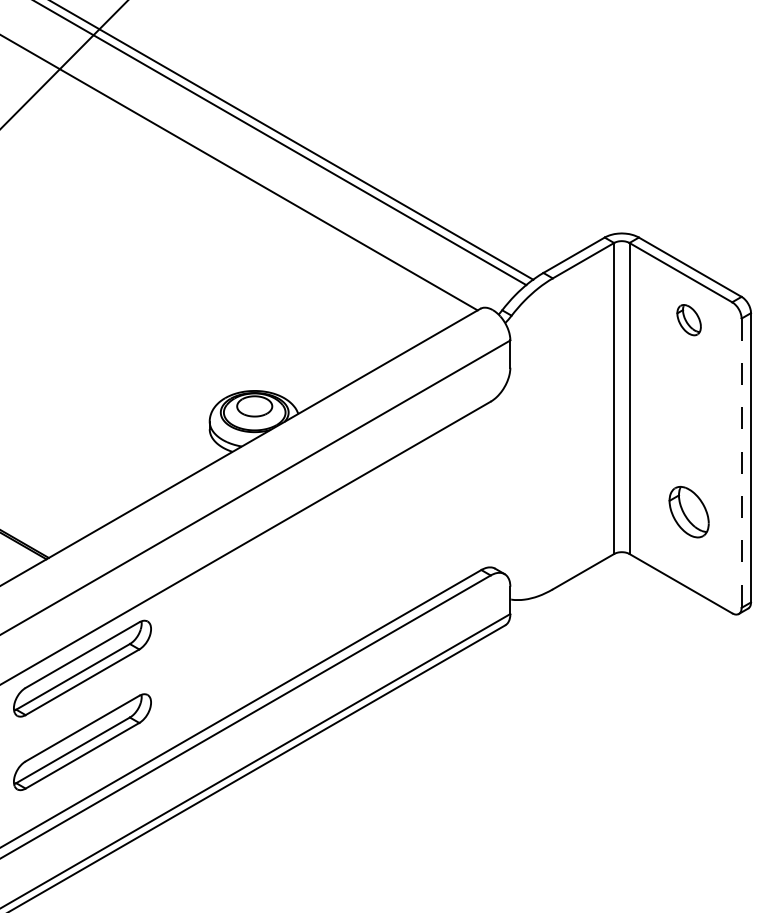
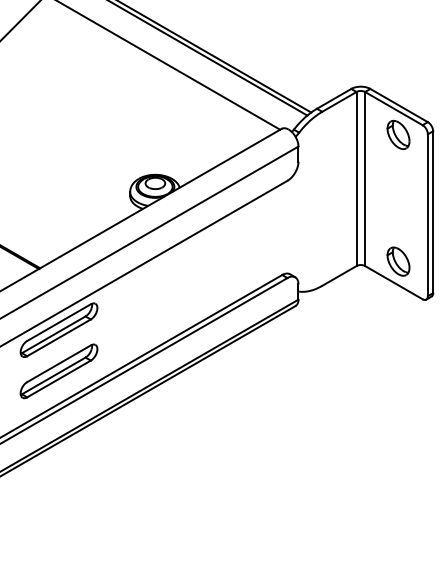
part: (689, 320) -> (398, 135), size x1.67
line: (740, 463) -> (427, 215), dashed -> solid
part: (689, 511) -> (398, 261), moved

